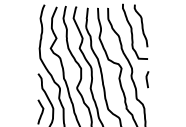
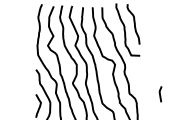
line: (147, 79) -> (160, 94), moved

